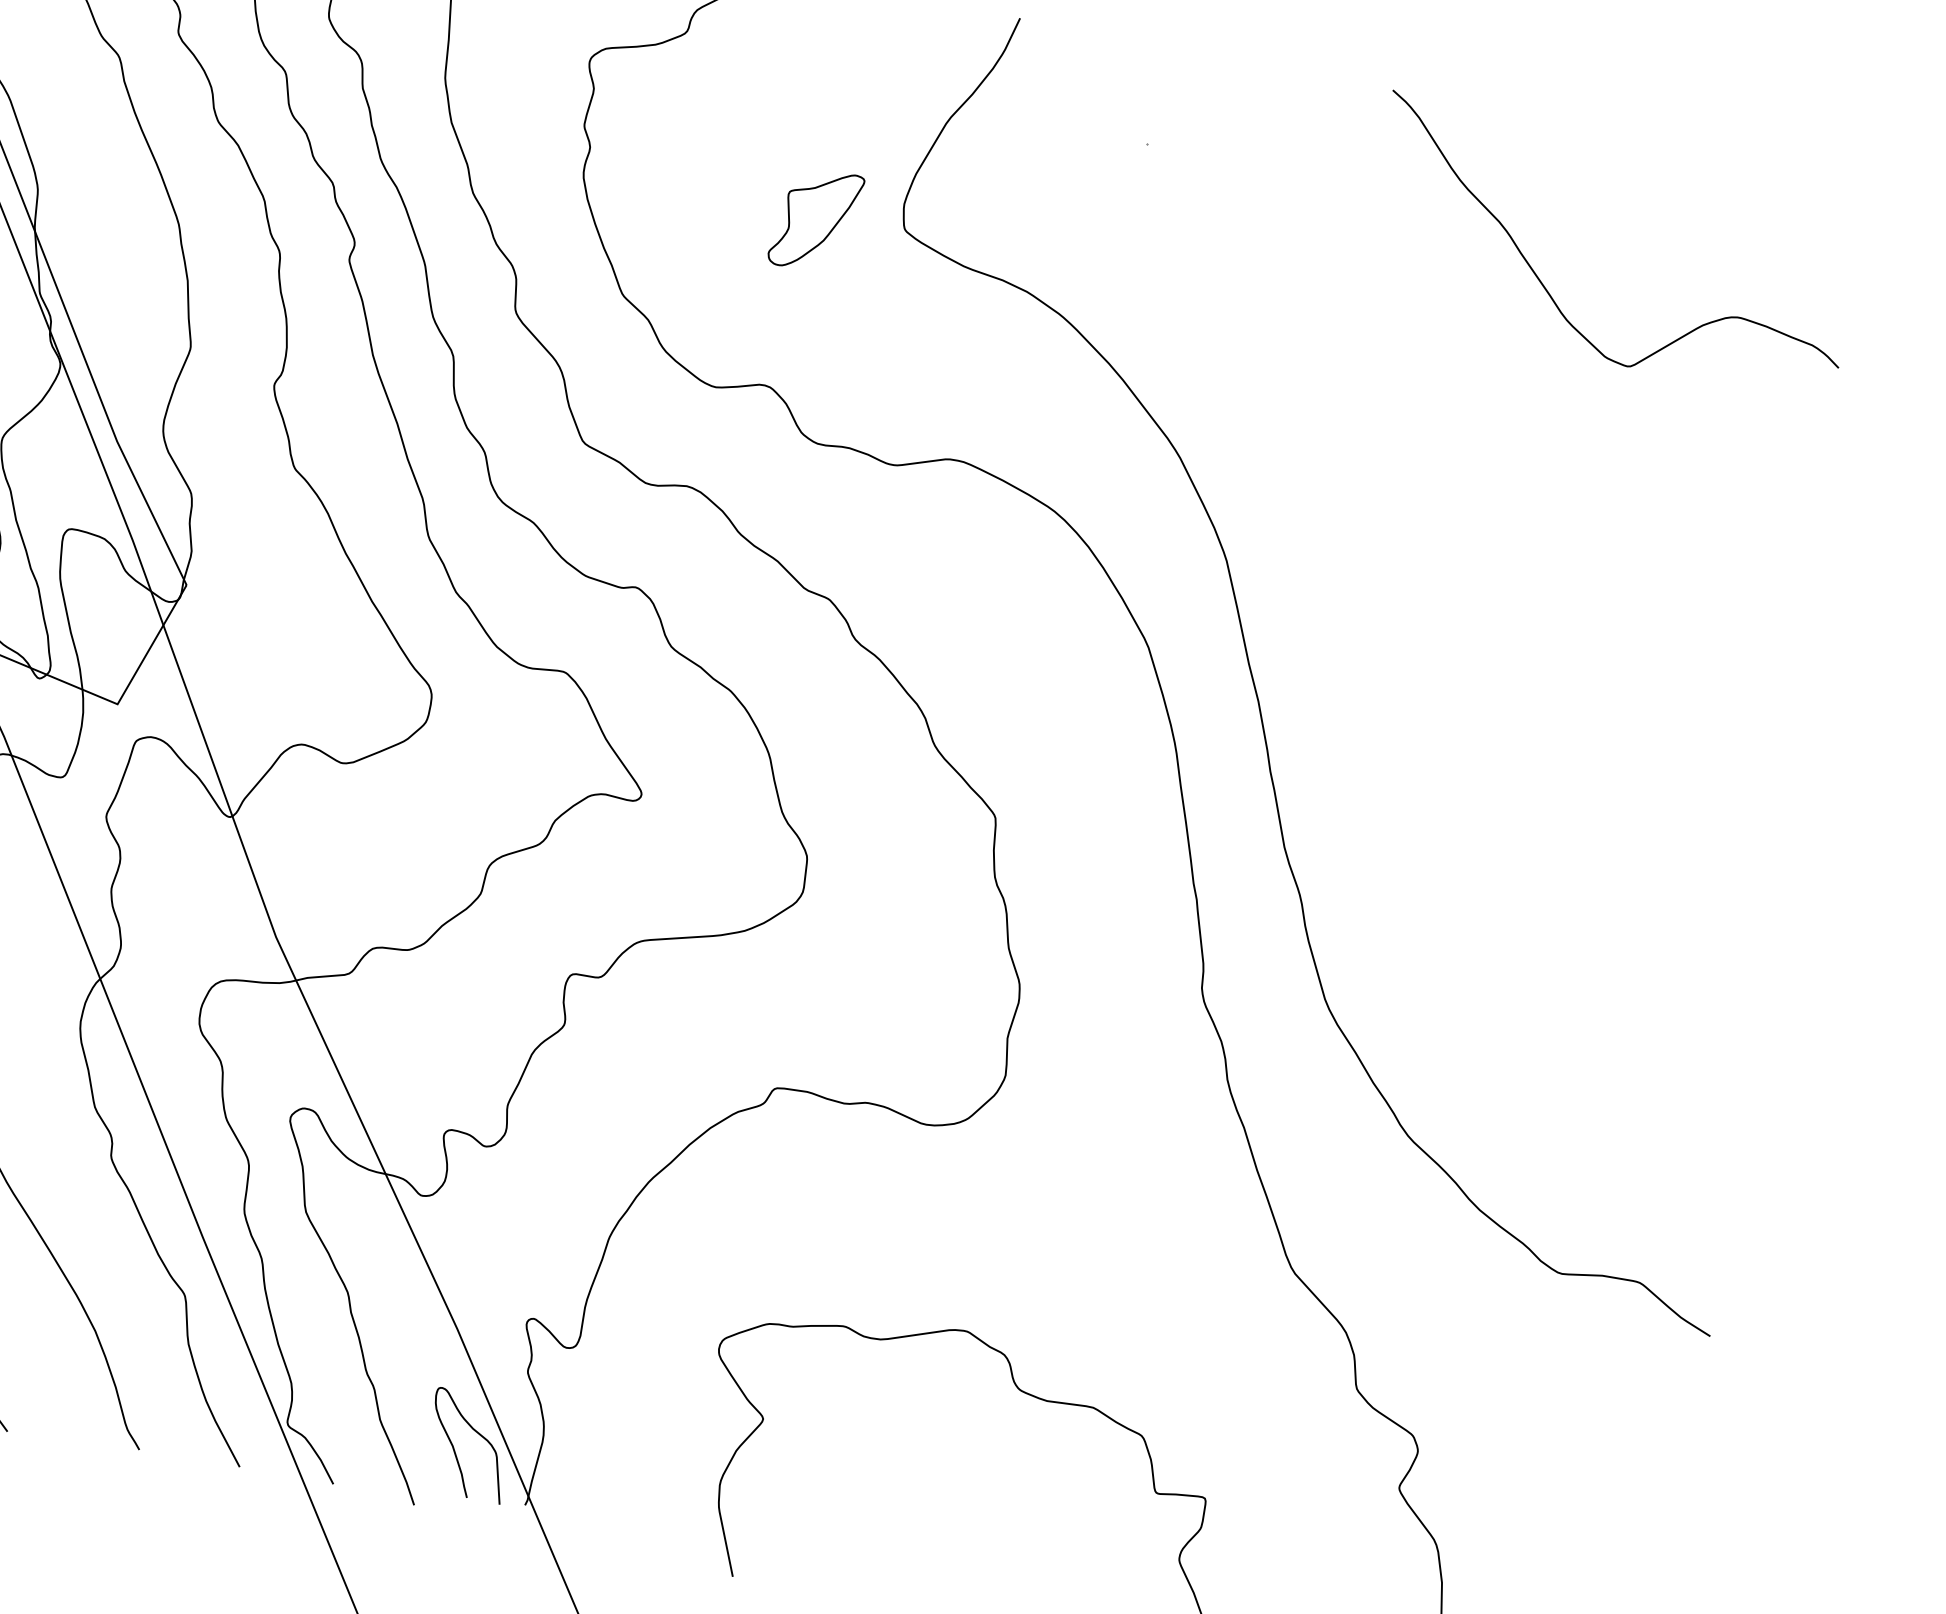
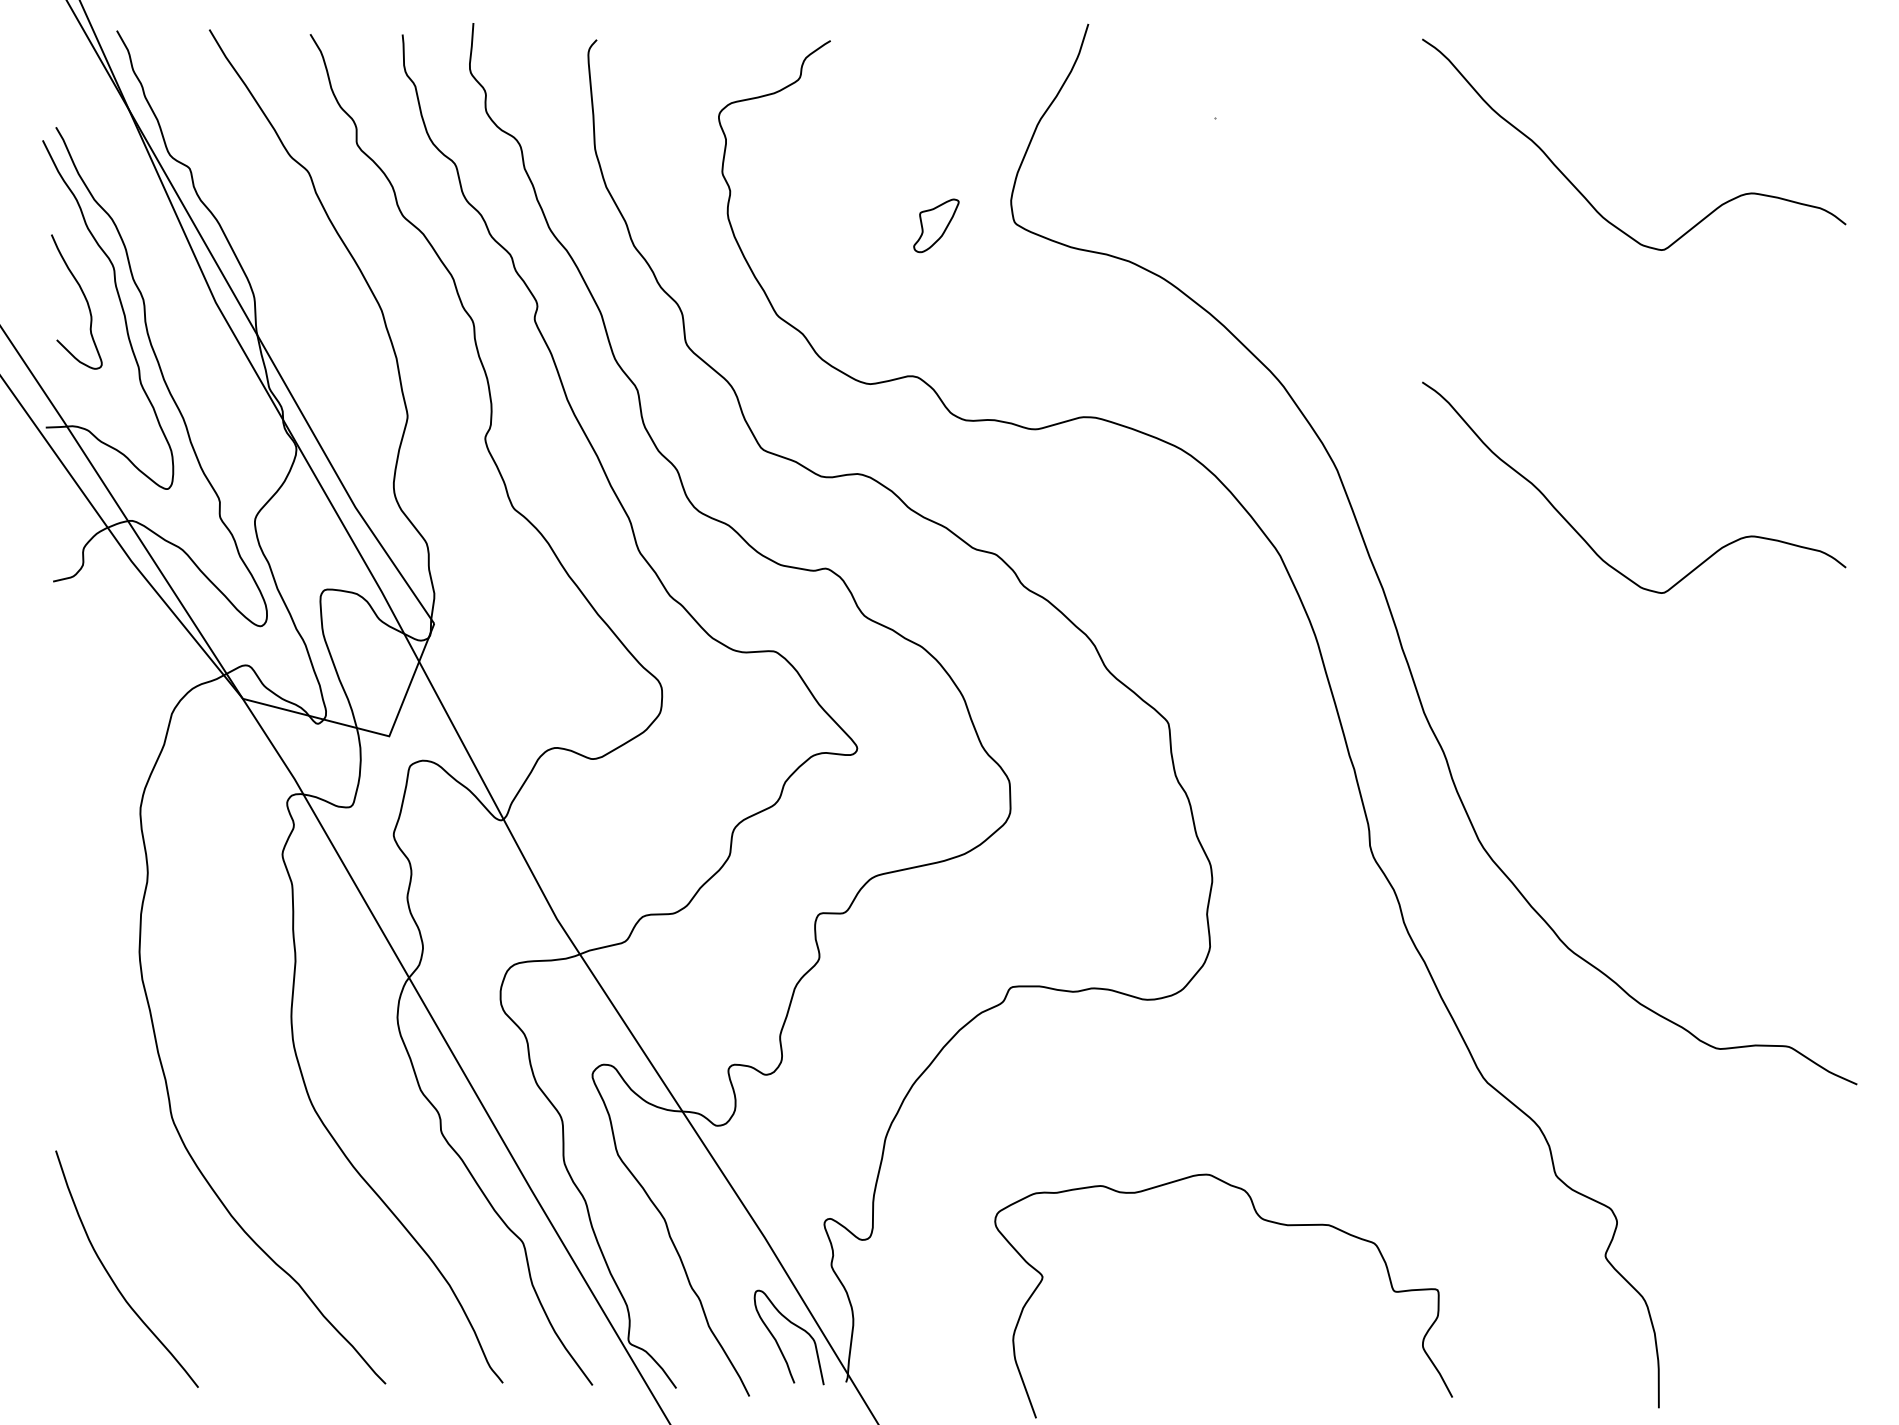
part: (816, 219) -> (936, 225), size x0.6
curve: (1492, 676) -> (1583, 537), added

